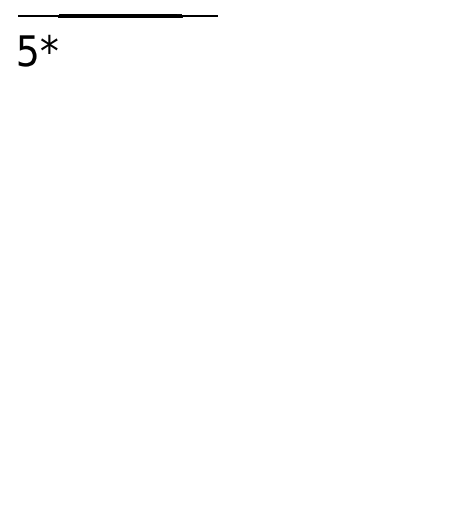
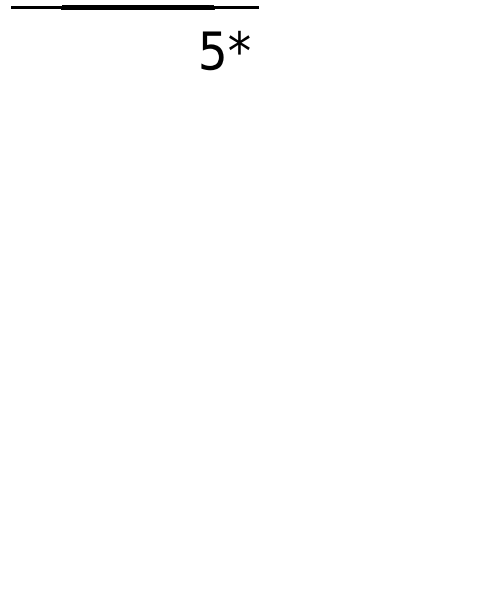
text: (37, 50) -> (224, 50), moved

